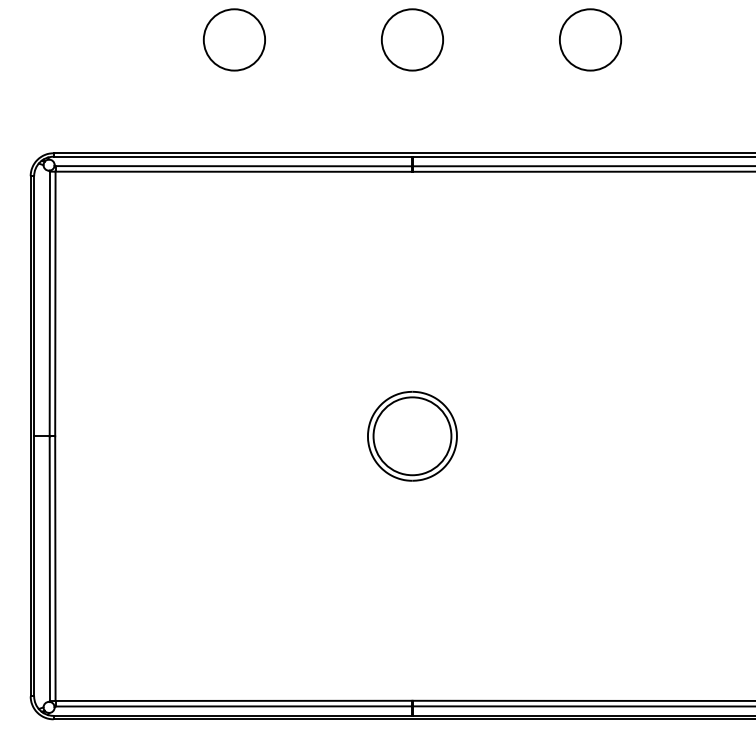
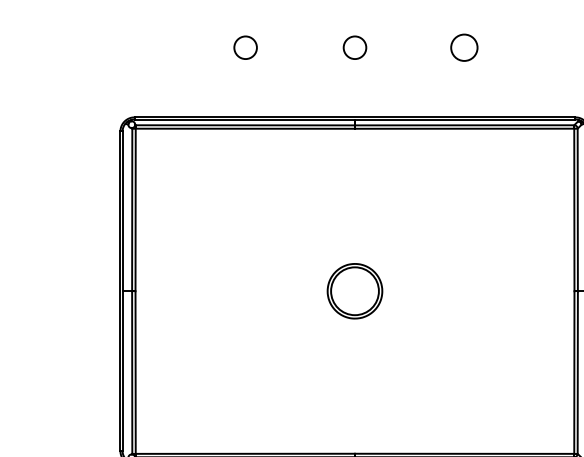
circle: (234, 39) -> (245, 47), size x0.6
circle: (411, 39) -> (354, 47), size x0.6
circle: (590, 39) -> (464, 47), size x0.7

